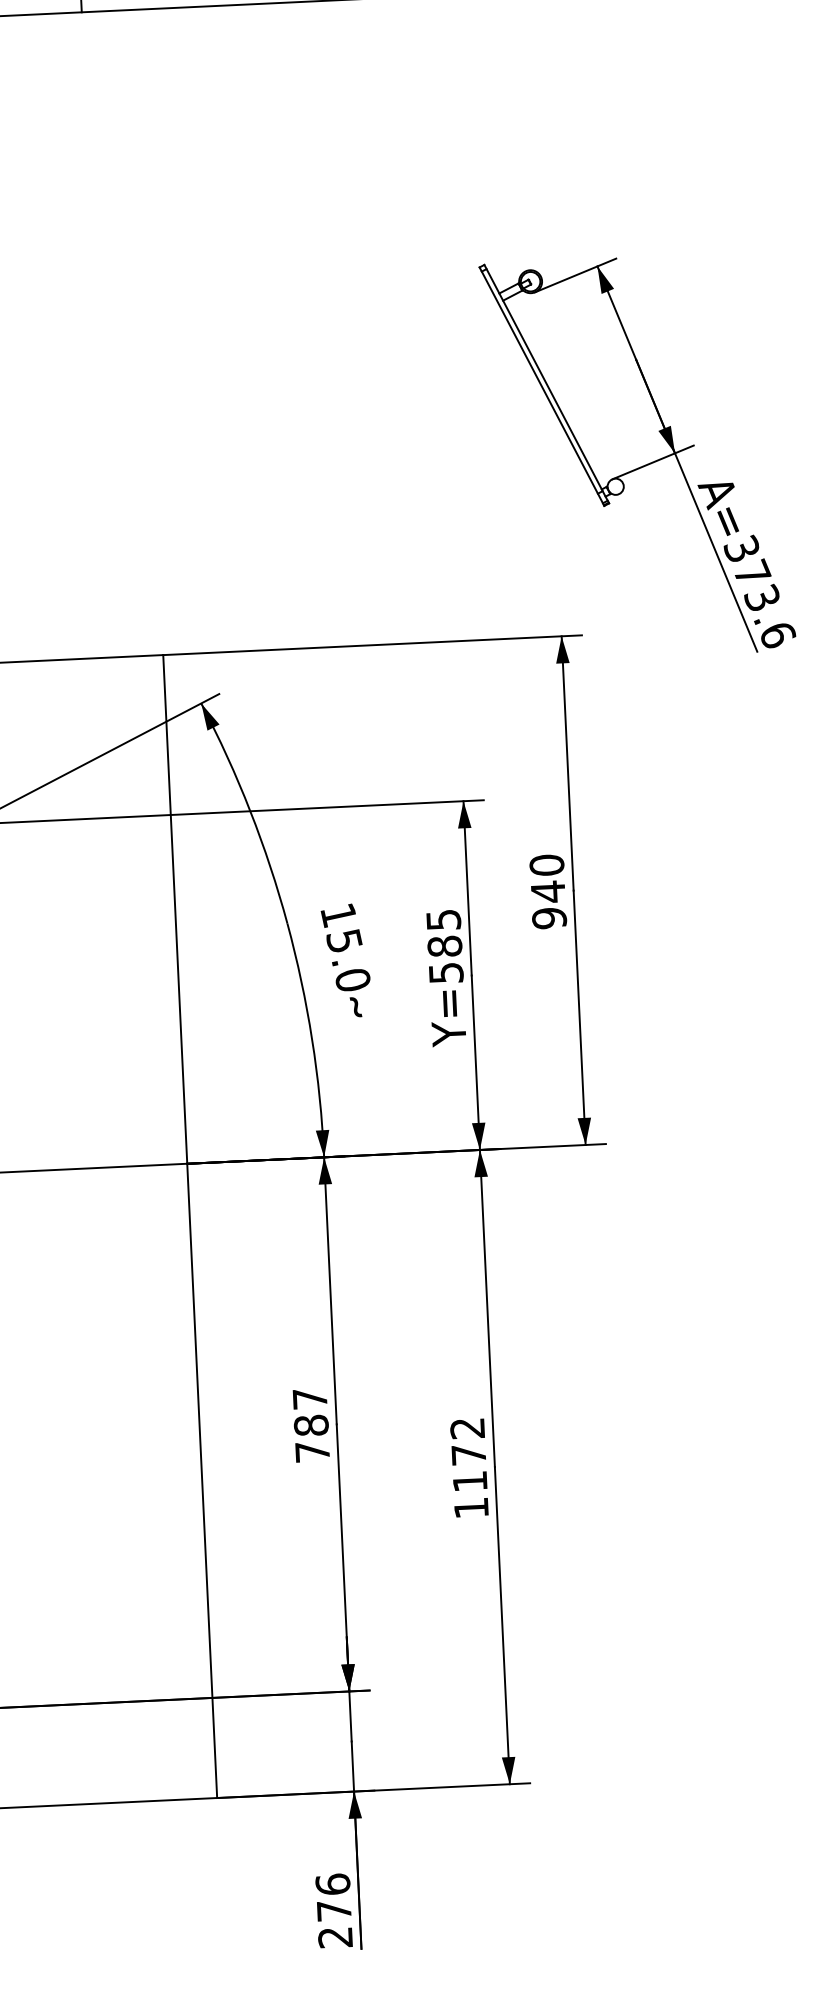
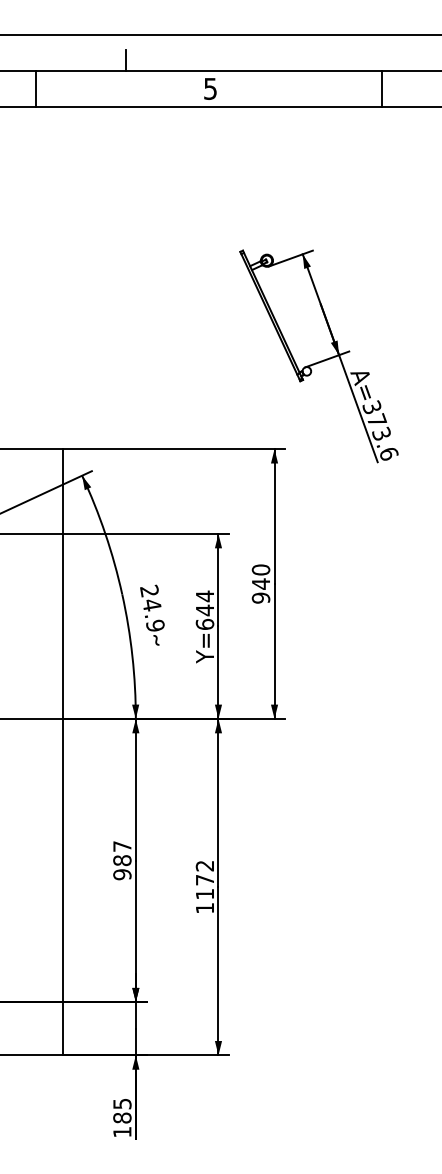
text: (443, 944) -> (204, 609), Y=585 -> Y=644
text: (345, 945) -> (152, 607), 15.0 -> 24.9
text: (312, 1451) -> (122, 874), 787 -> 987
text: (334, 1909) -> (122, 1117), 276 -> 185

